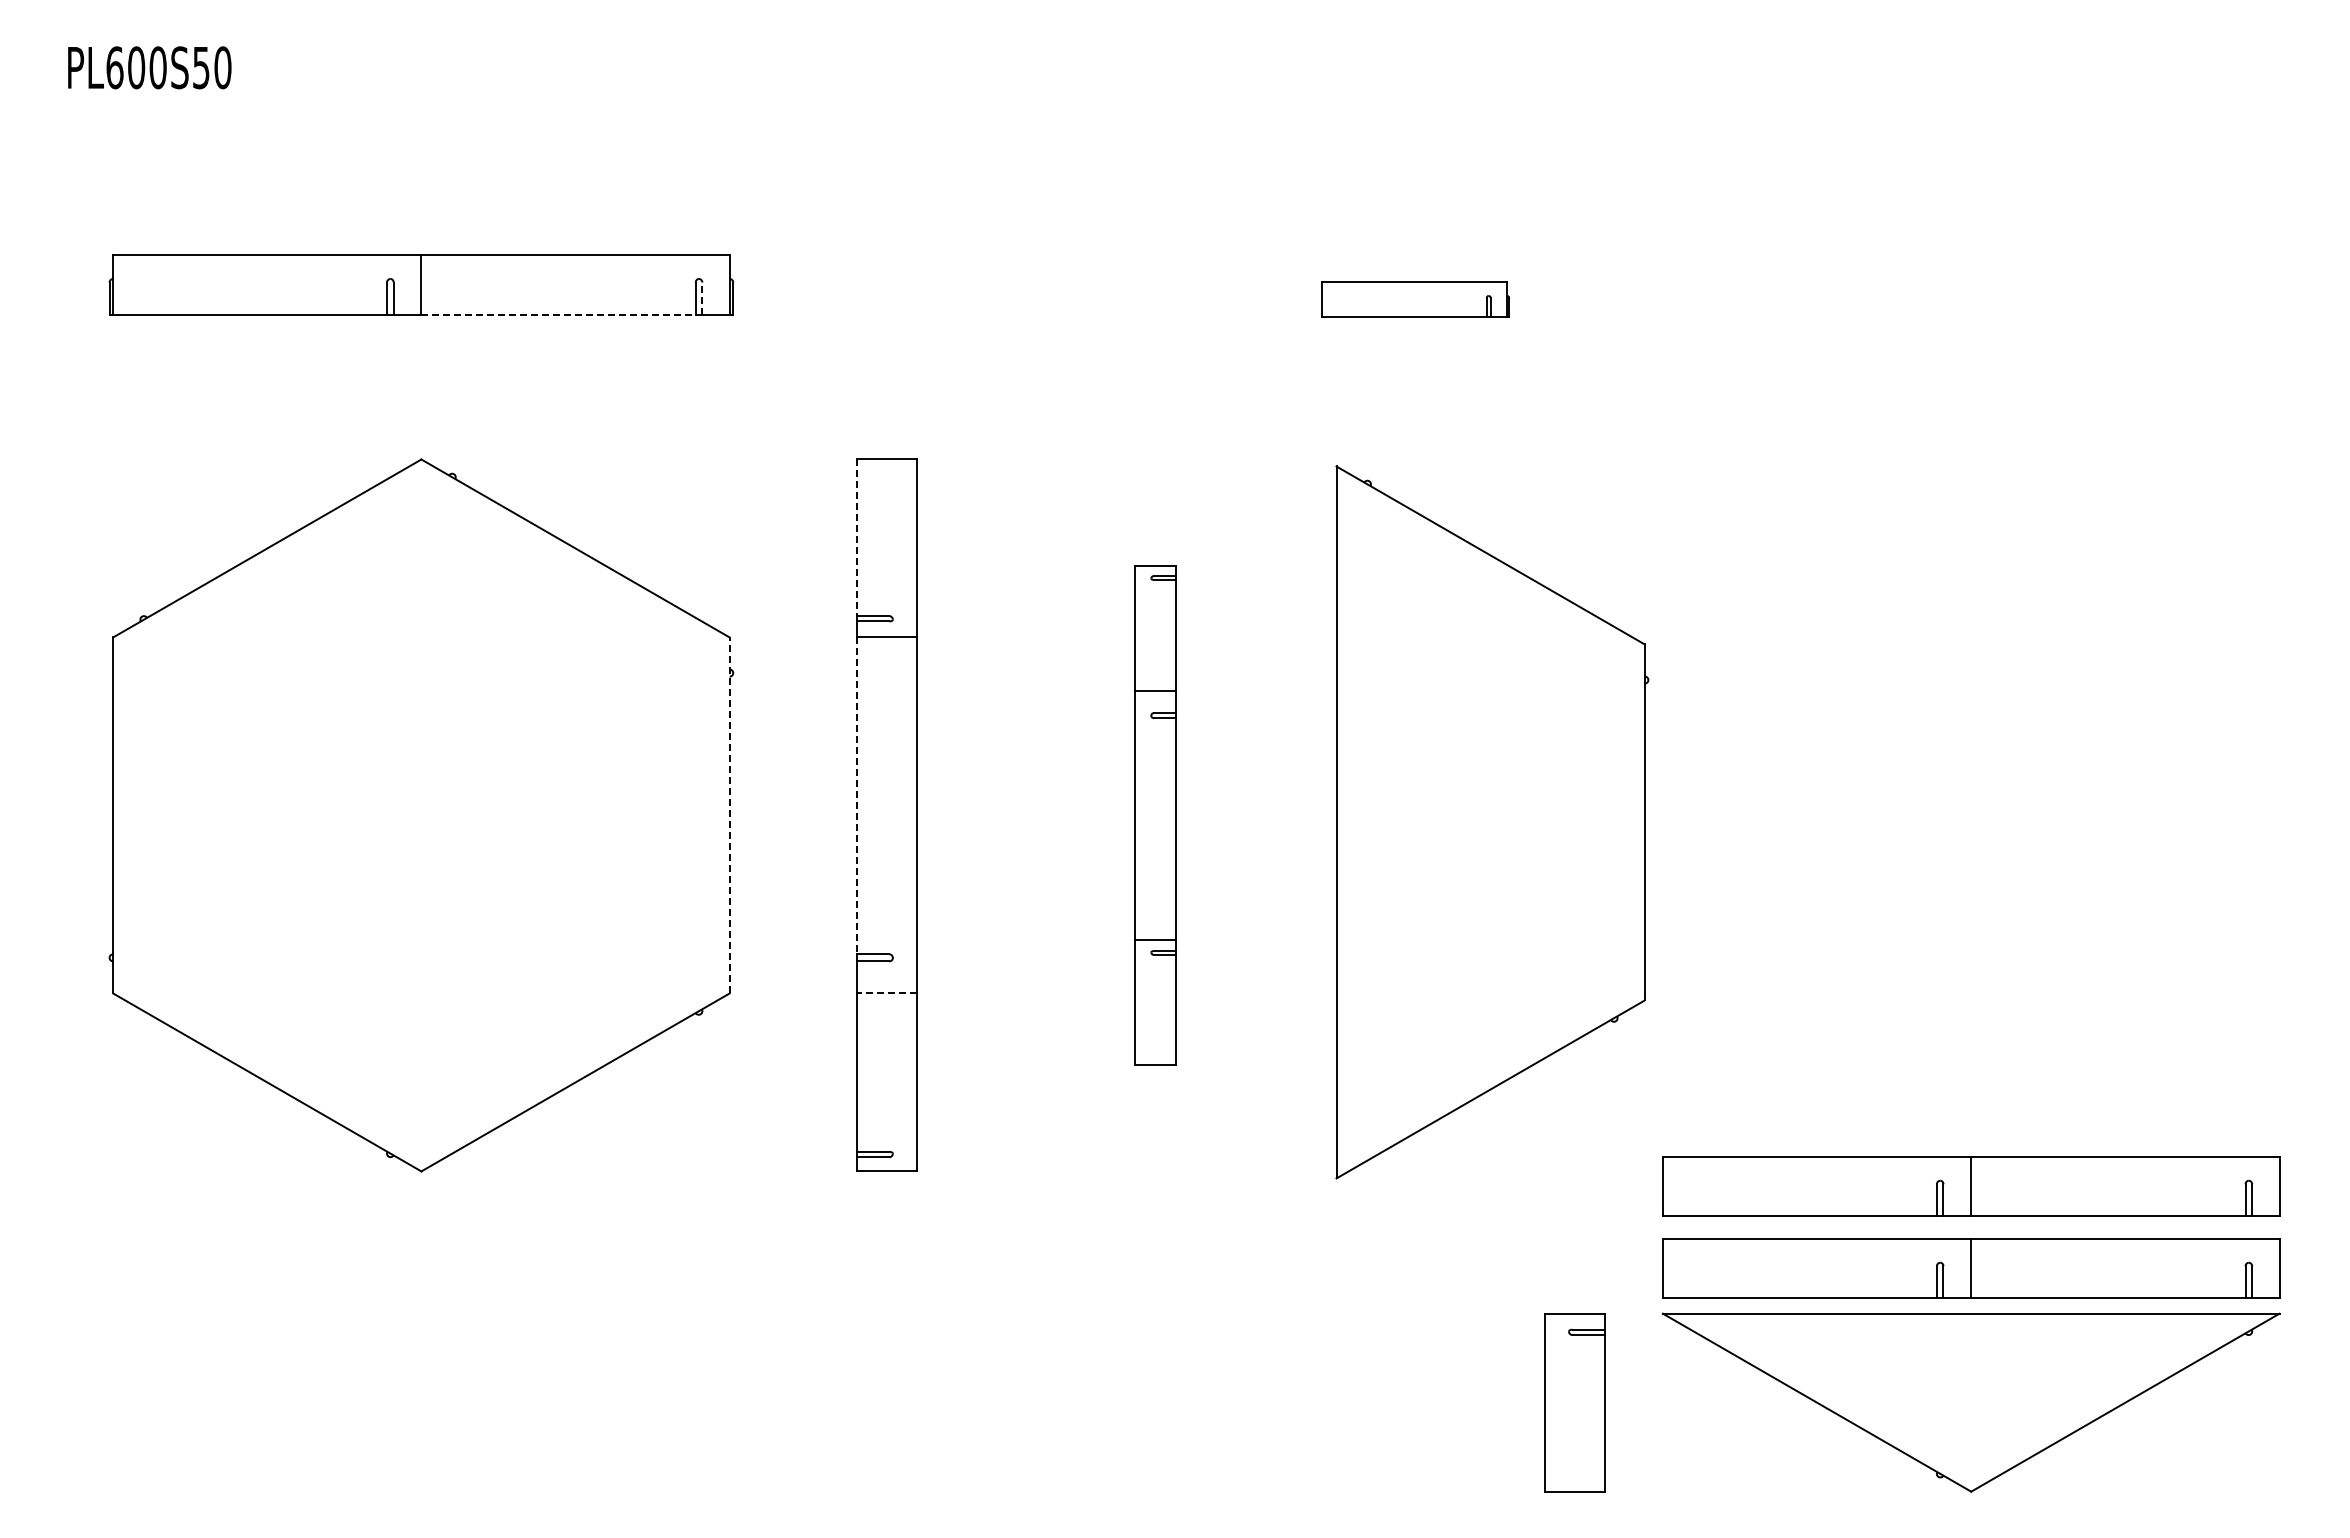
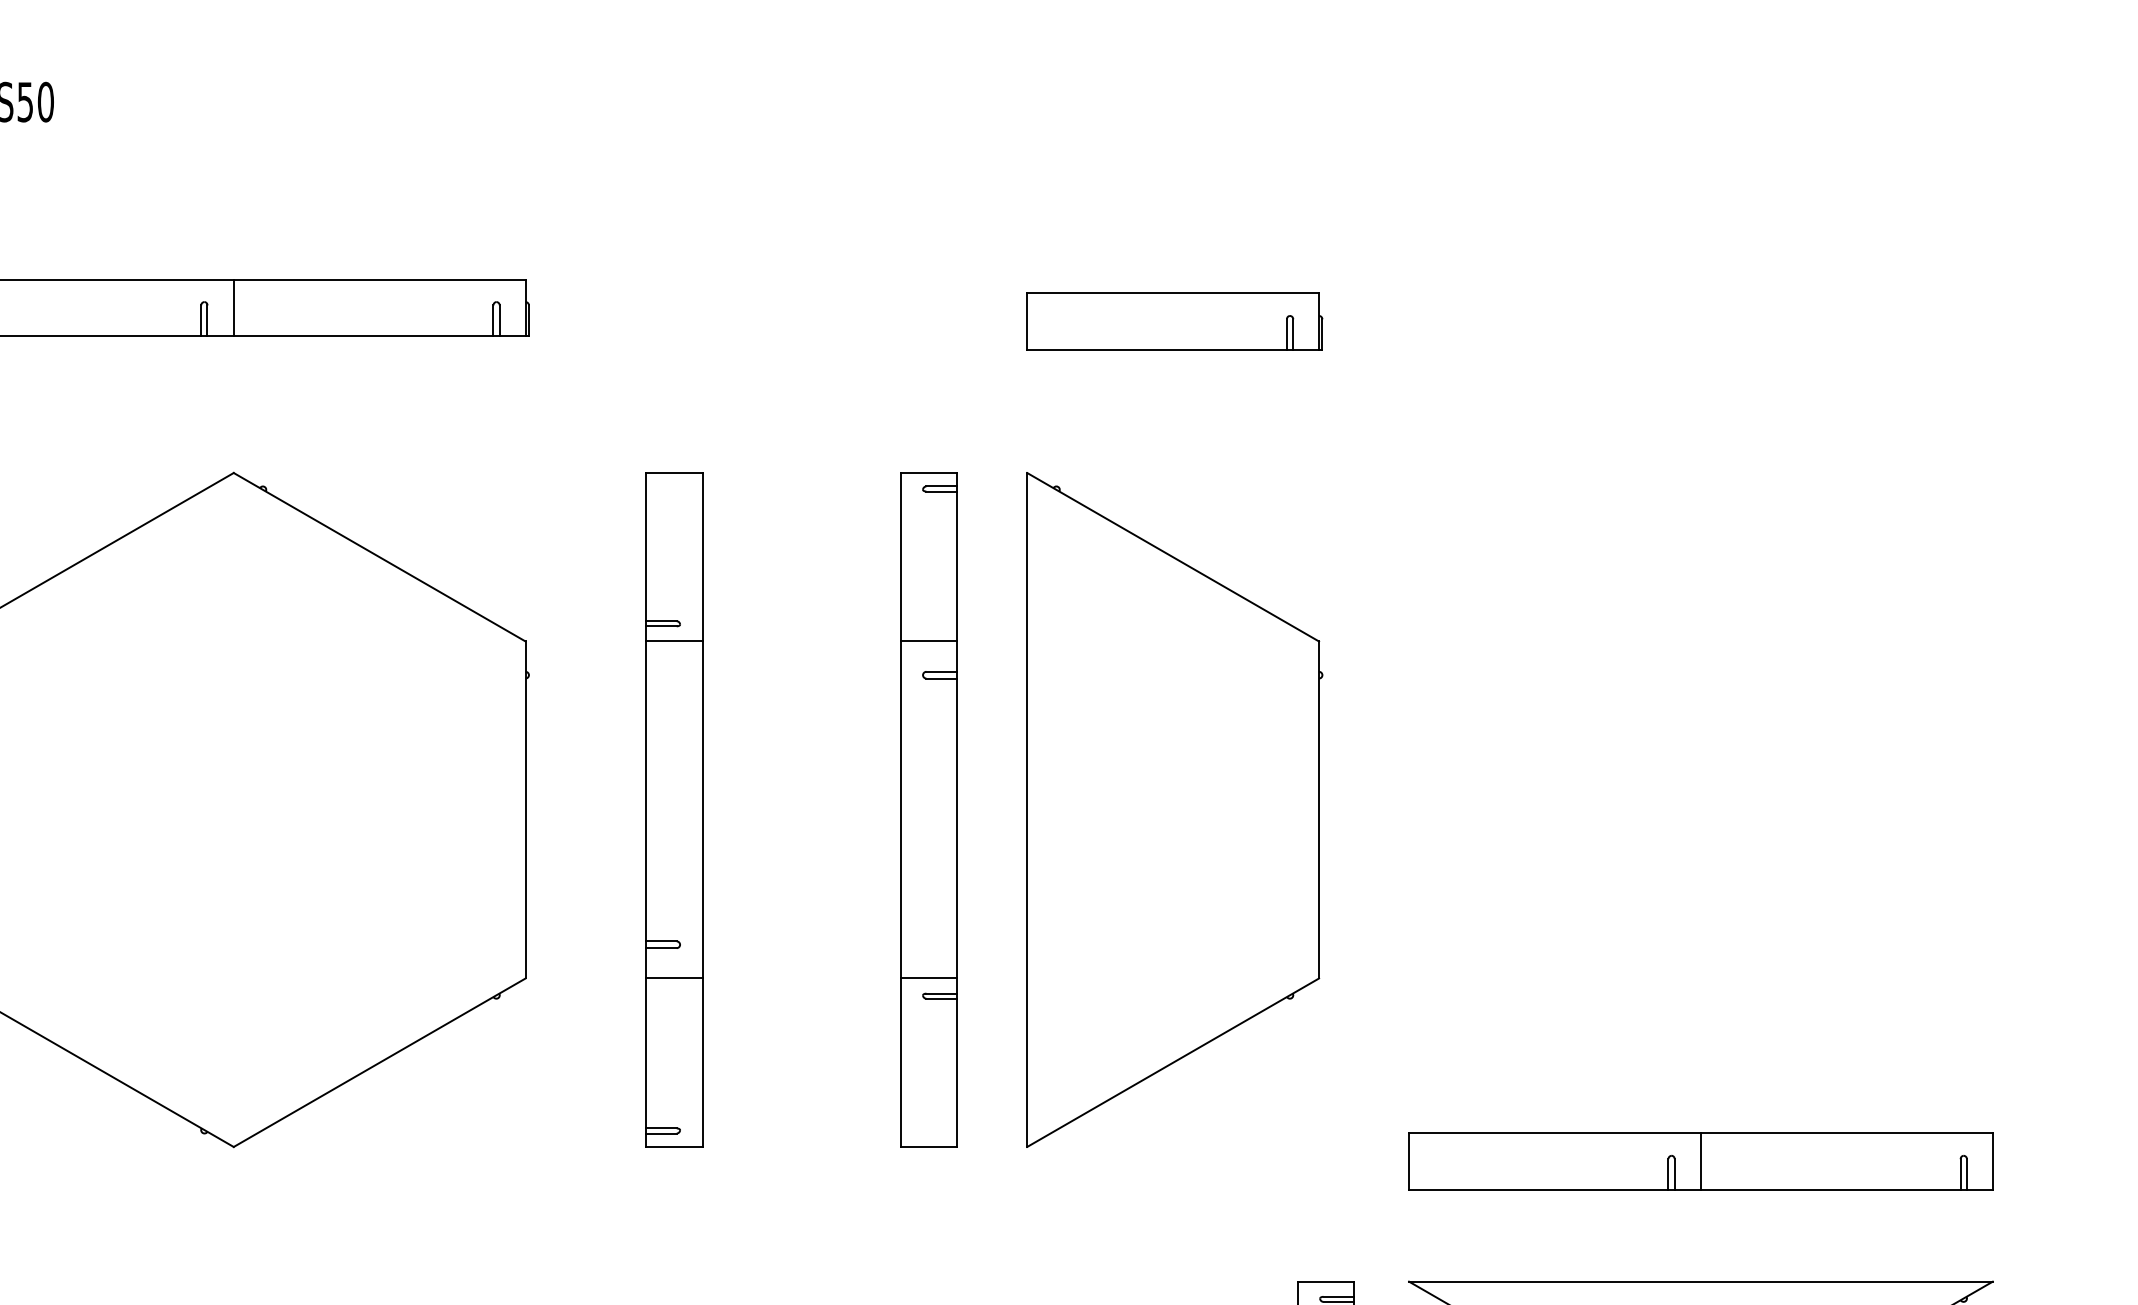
line: (702, 298) -> (499, 320), dashed -> solid
part: (1415, 299) -> (1174, 321), size x1.67
line: (559, 314) -> (364, 335), dashed -> solid
line: (857, 538) -> (646, 547), dashed -> solid
line: (857, 796) -> (646, 792), dashed -> solid
part: (1155, 814) -> (928, 809), size x1.43
line: (729, 815) -> (525, 810), dashed -> solid
part: (1492, 822) -> (1174, 810), moved
line: (886, 993) -> (674, 978), dashed -> solid
part: (1971, 1268) -> (1701, 1238), removed

